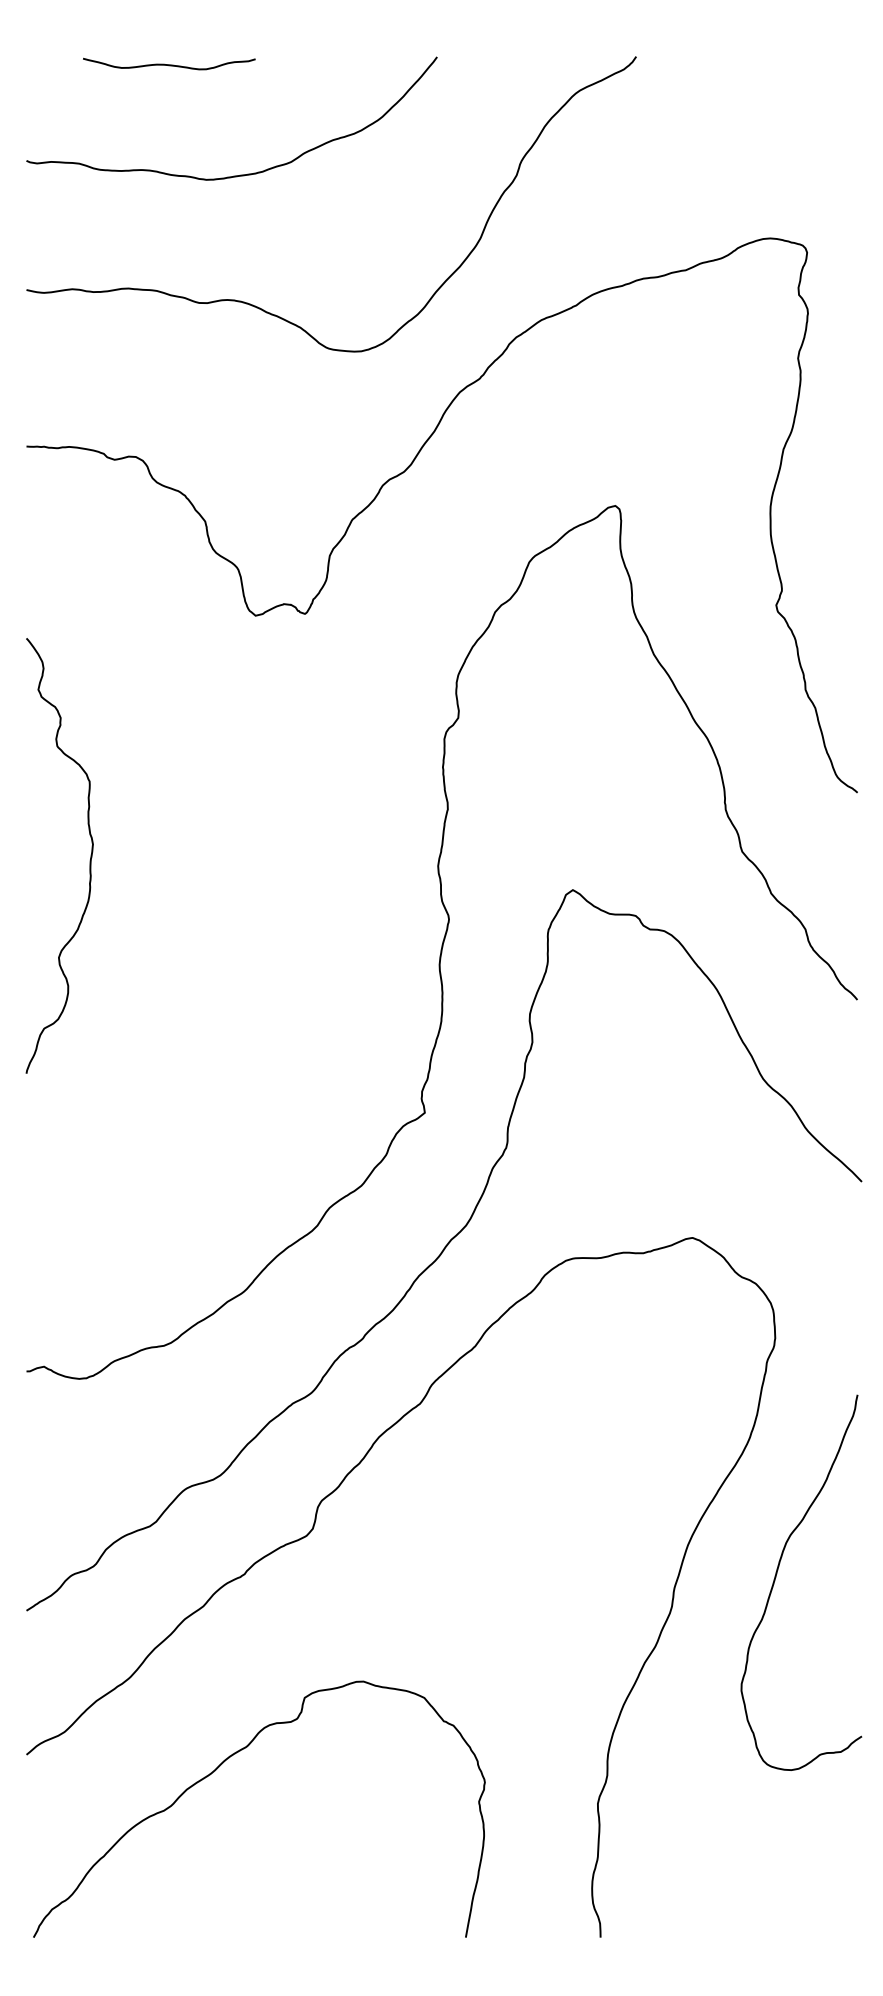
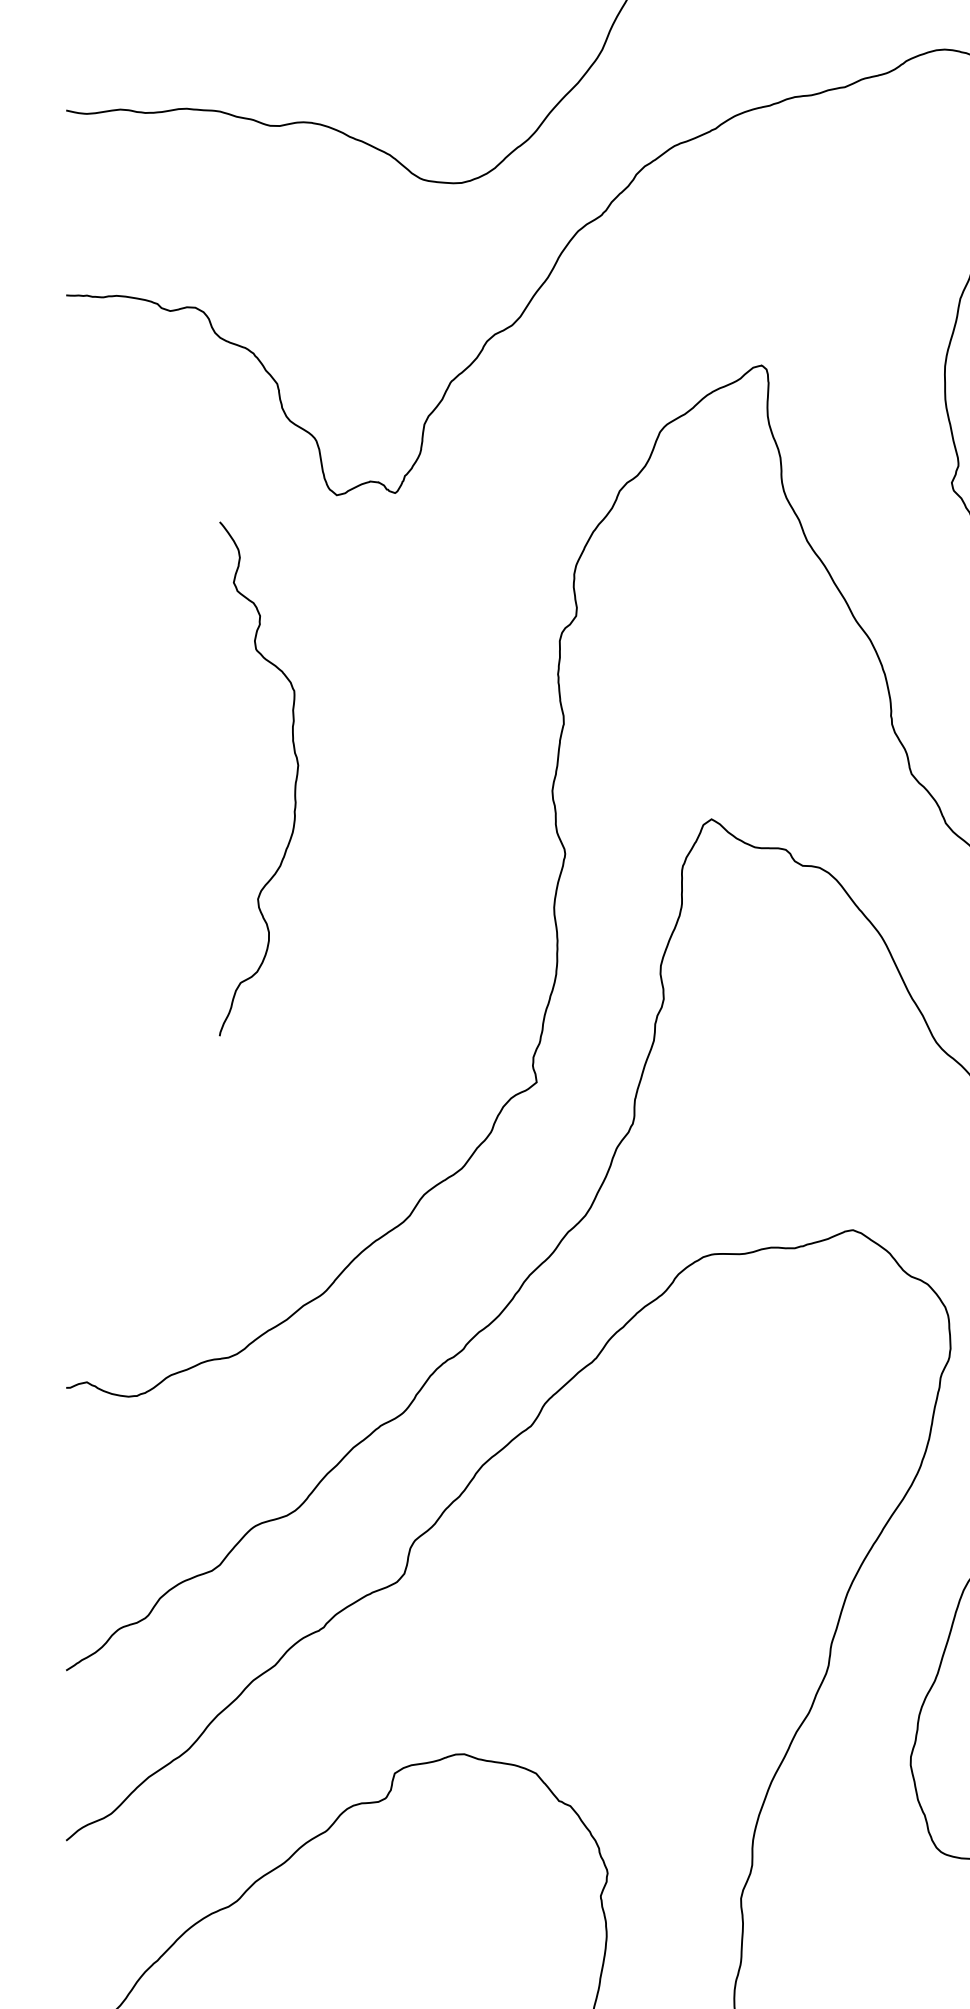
curve: (89, 860) -> (294, 784), moved

